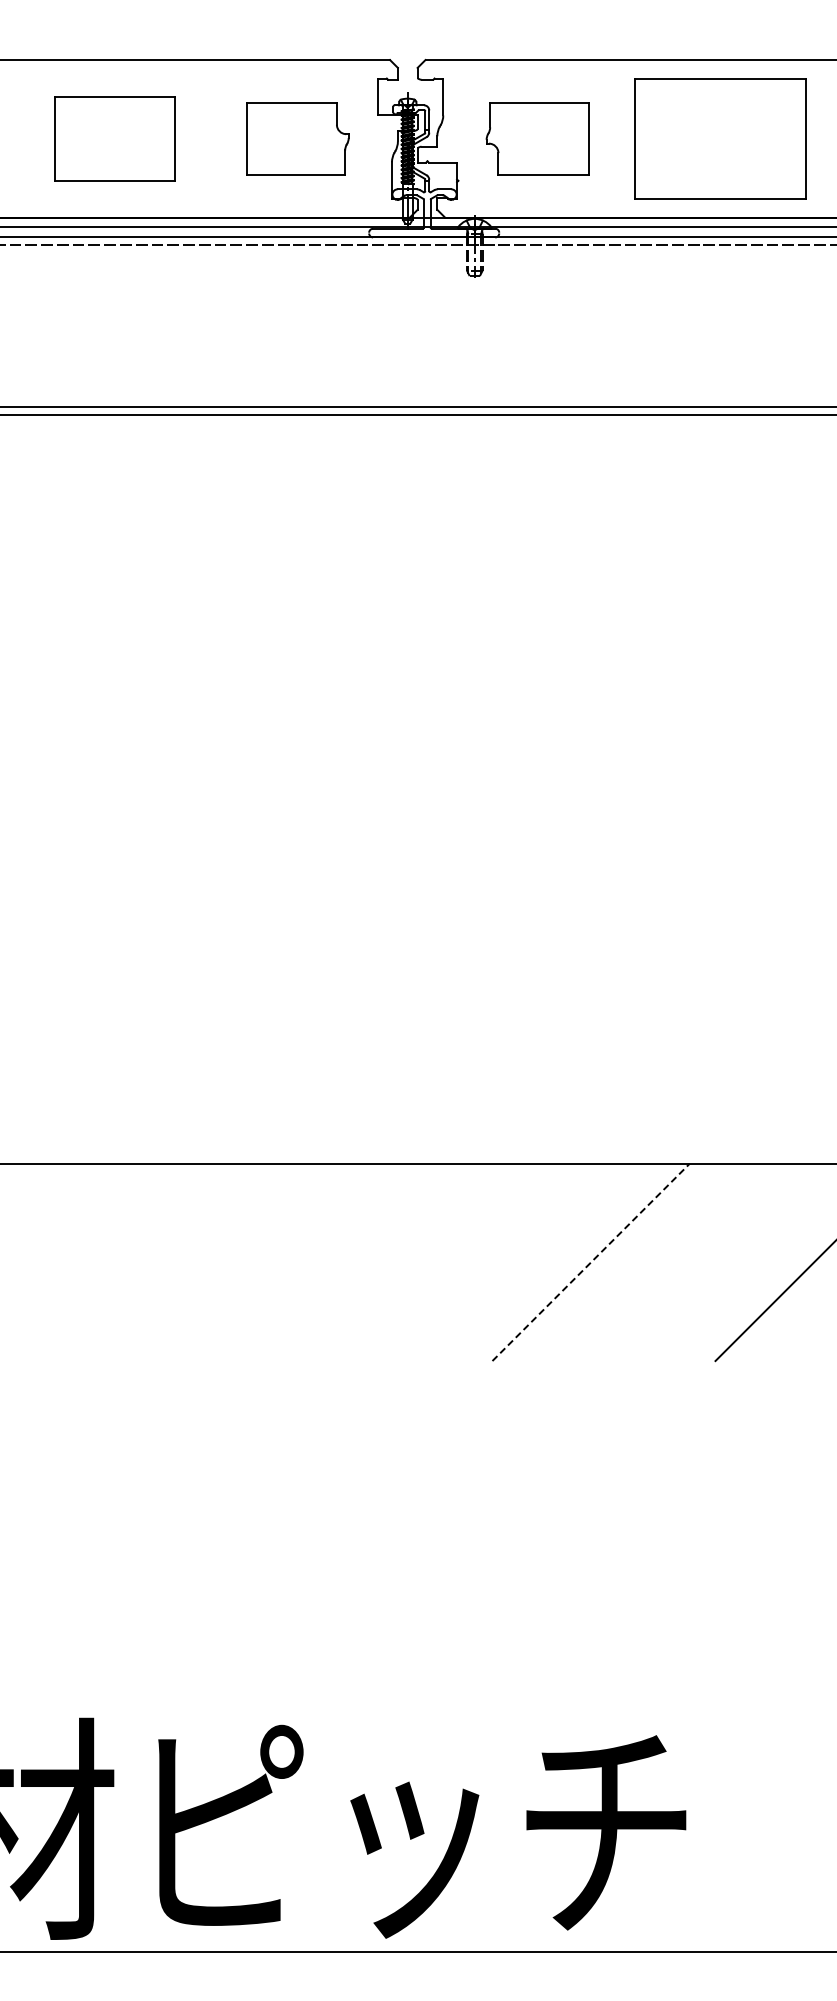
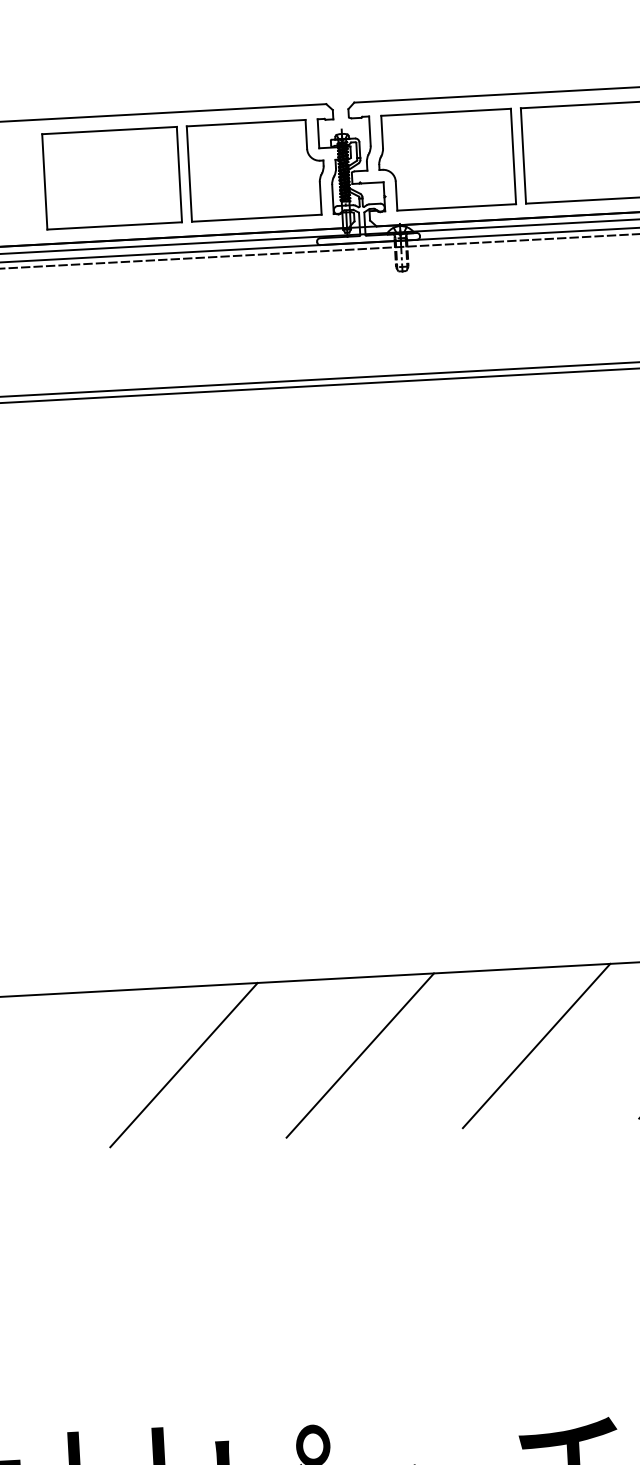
part: (114, 138) -> (111, 177), size x1.43
part: (297, 138) -> (256, 170), size x1.67
part: (537, 138) -> (446, 159), size x1.67
line: (144, 1262) -> (183, 1065), added
line: (367, 1262) -> (359, 1055), added
line: (591, 1262) -> (536, 1046), dashed -> solid

